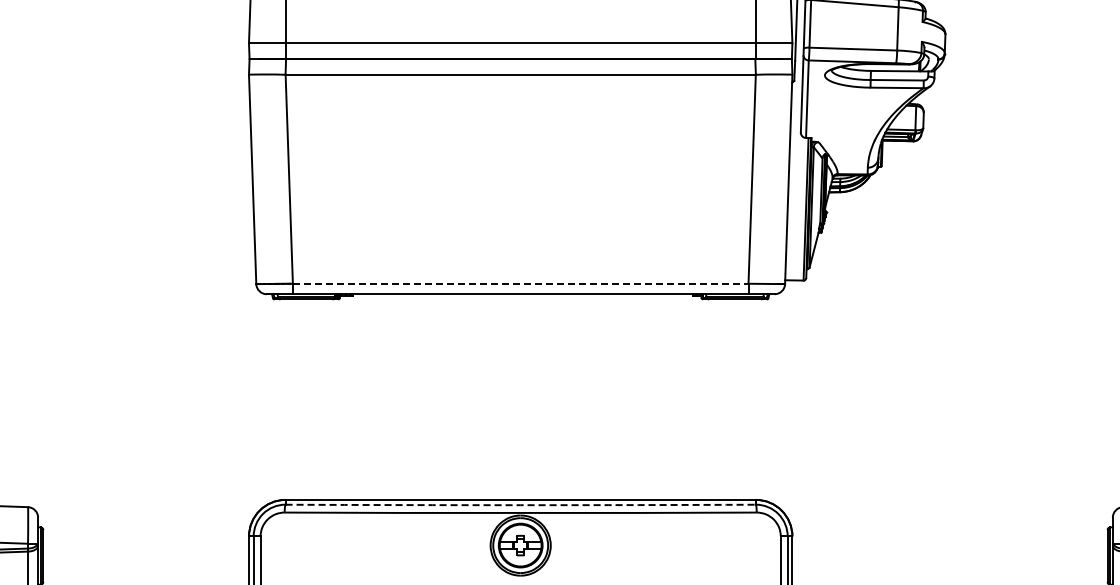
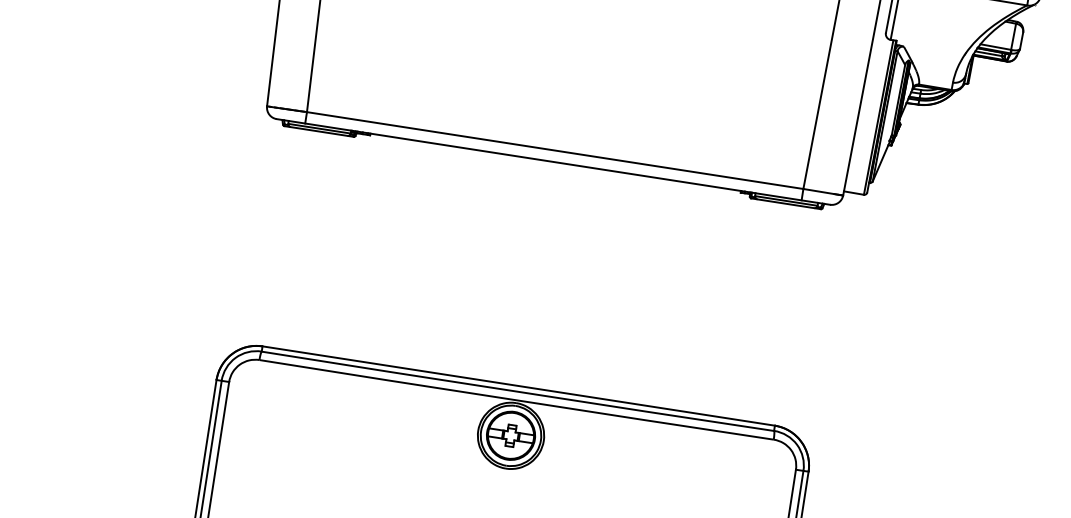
line: (520, 283) -> (555, 150), dashed -> solid
arc: (520, 505) -> (517, 392), dashed -> solid

